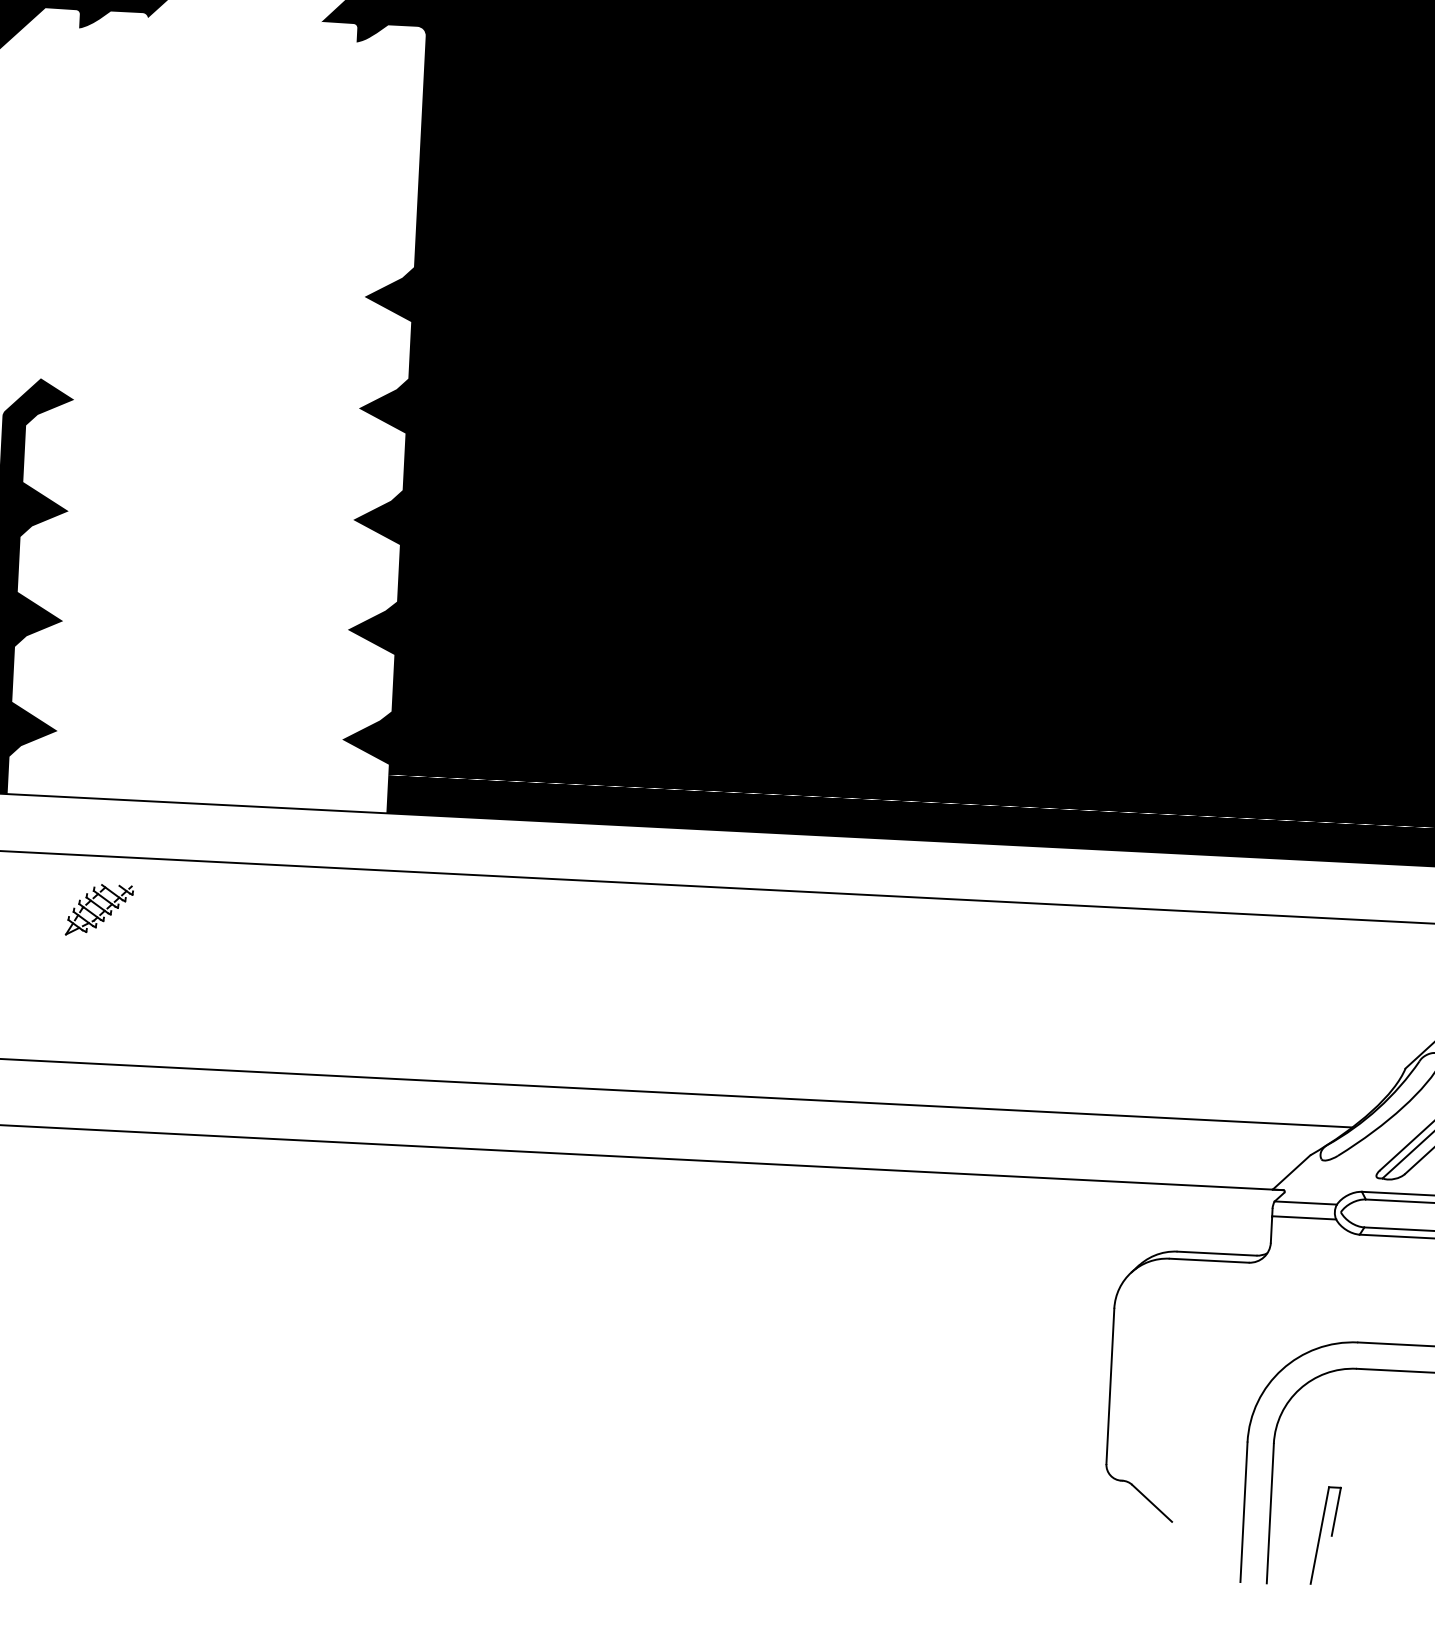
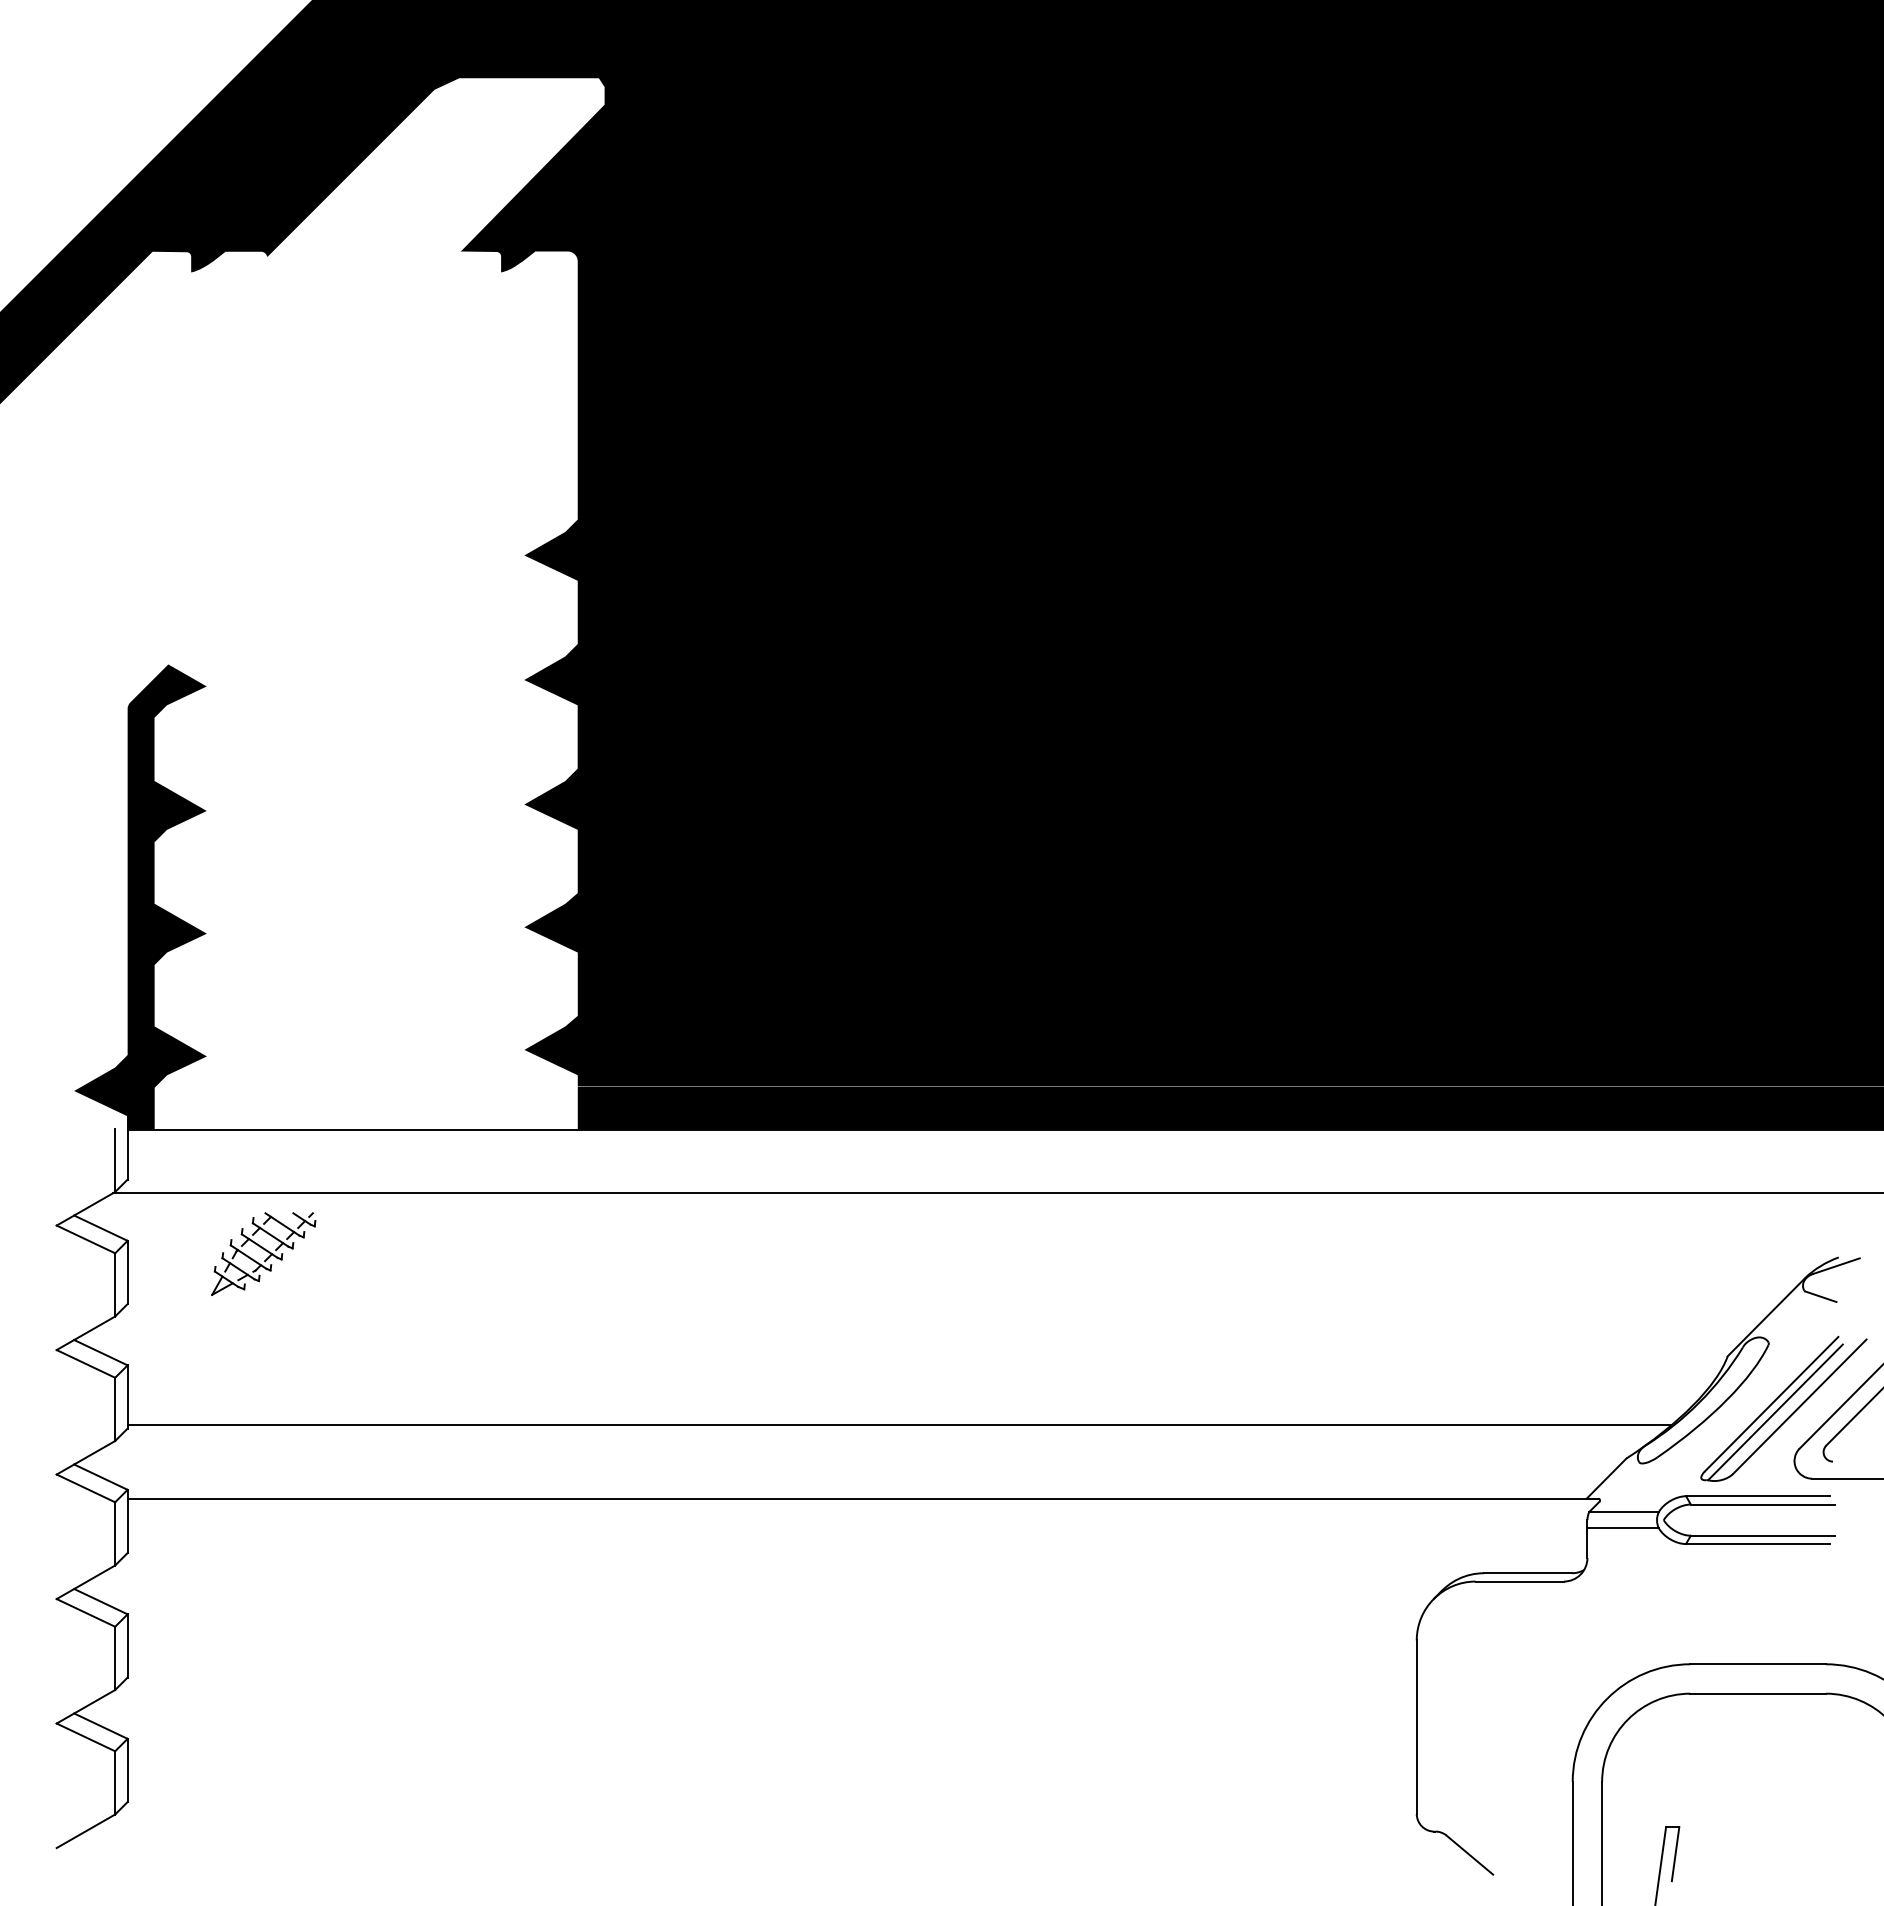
part: (99, 910) -> (263, 1253), size x1.43

